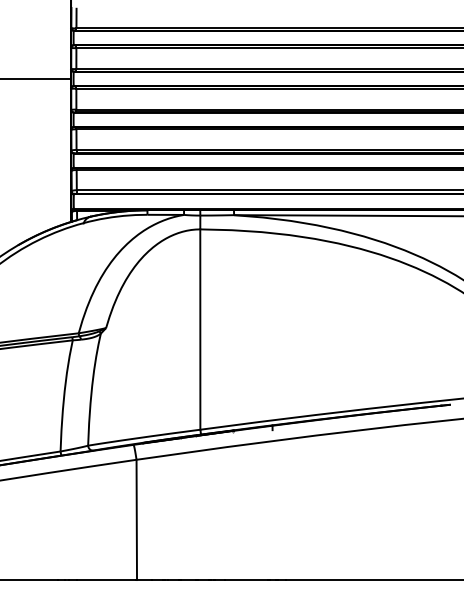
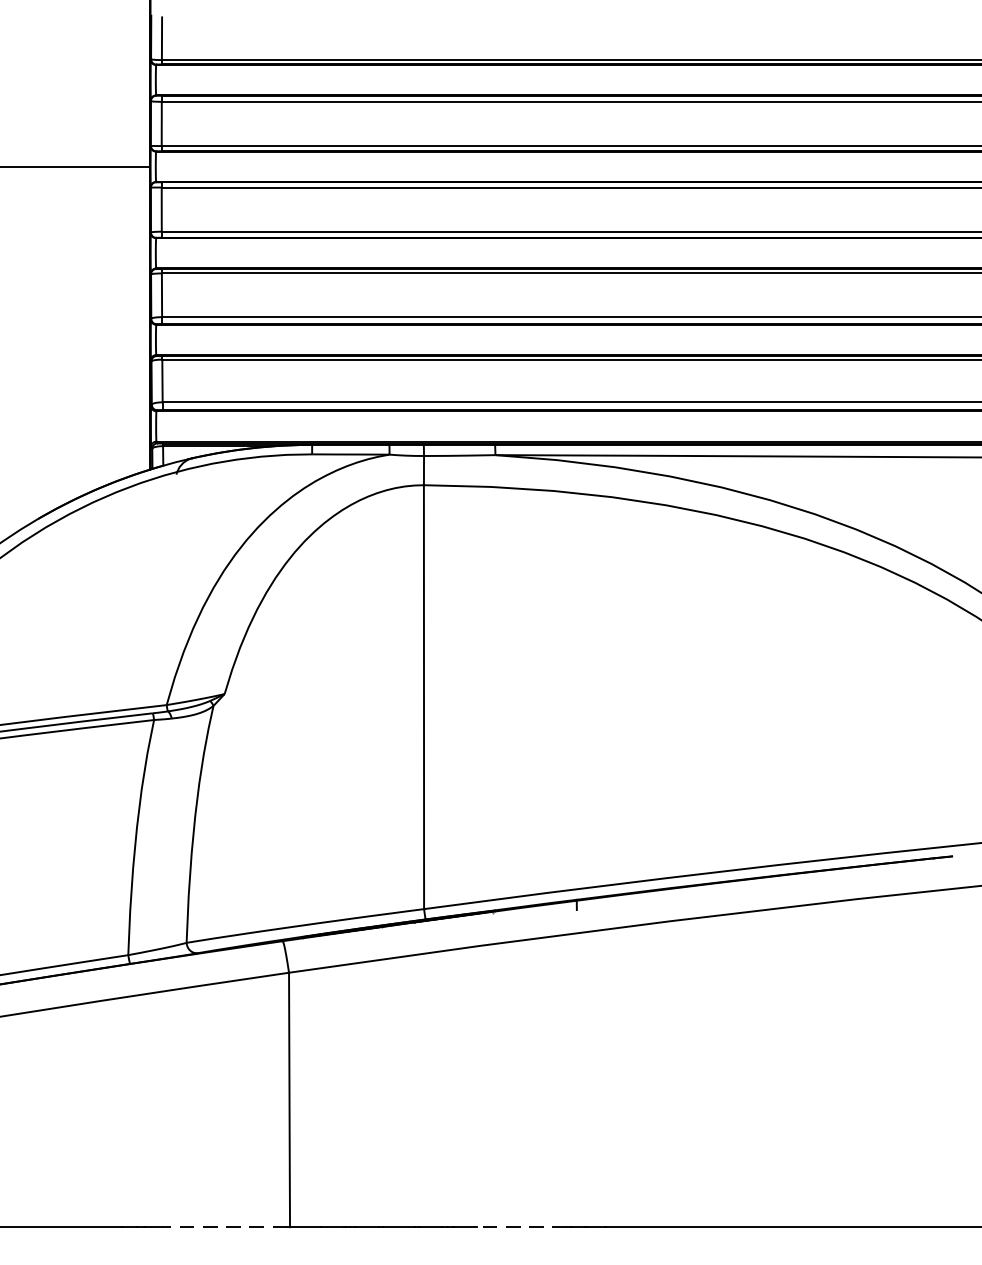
line: (106, 580) -> (225, 1228), solid -> dashed
line: (246, 580) -> (521, 1228), solid -> dashed

